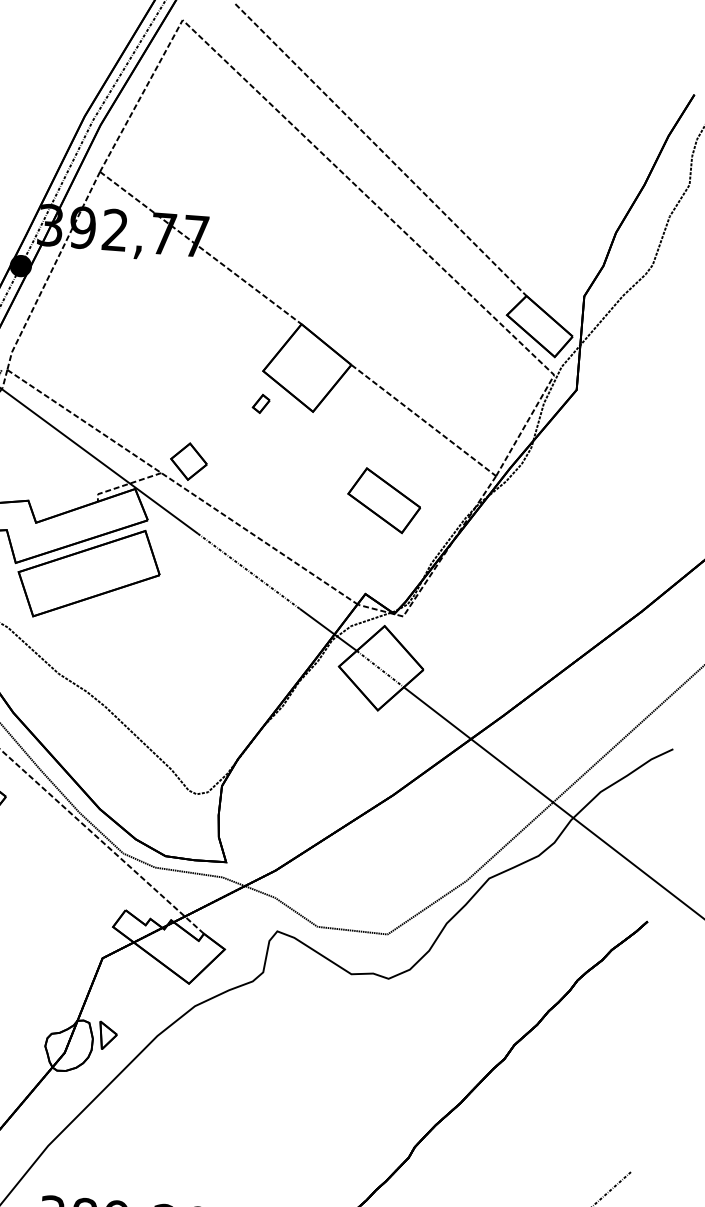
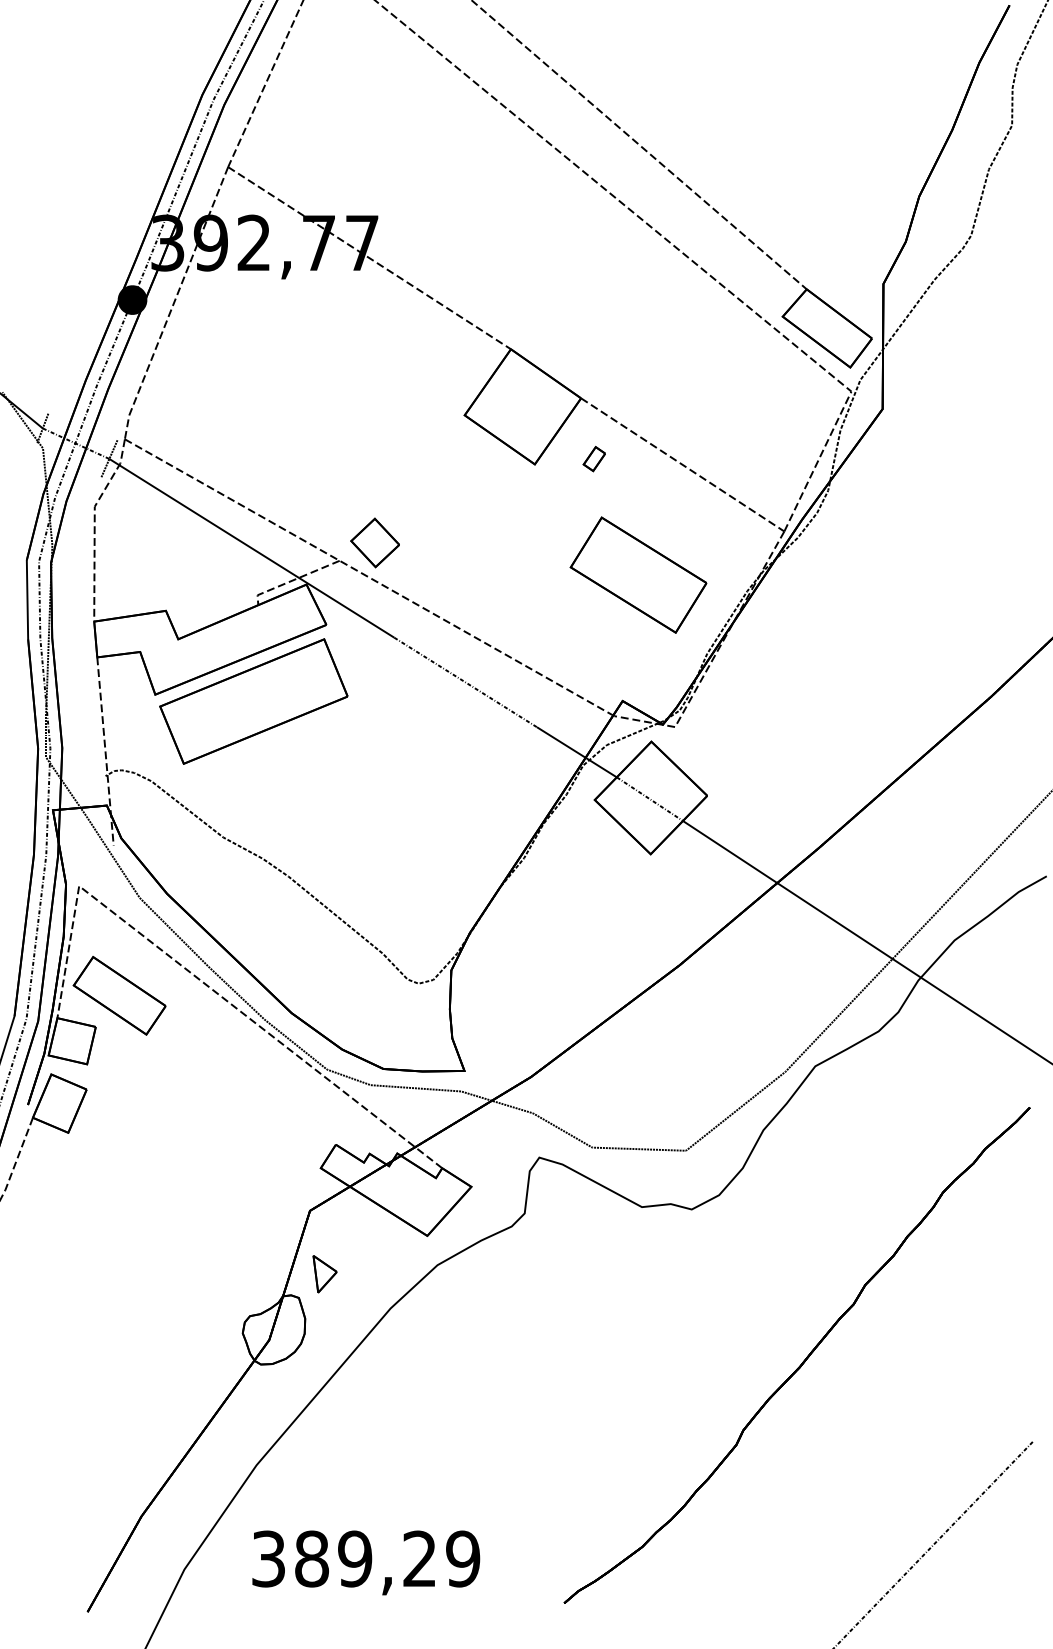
part: (260, 404) -> (593, 459), moved
part: (383, 500) -> (637, 575), size x1.4
part: (107, 1036) -> (324, 1274), moved

